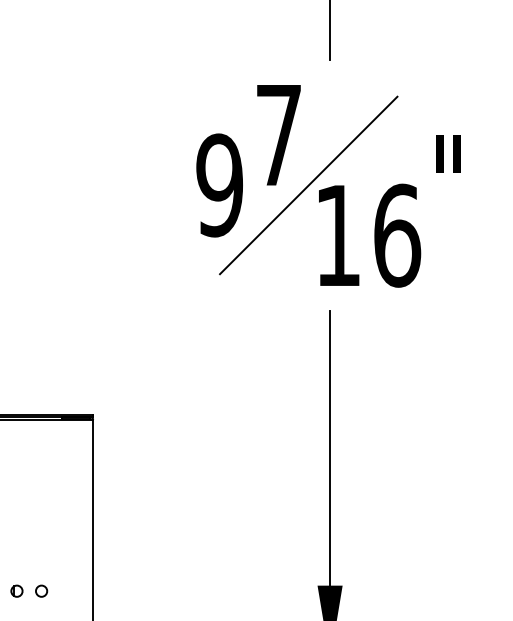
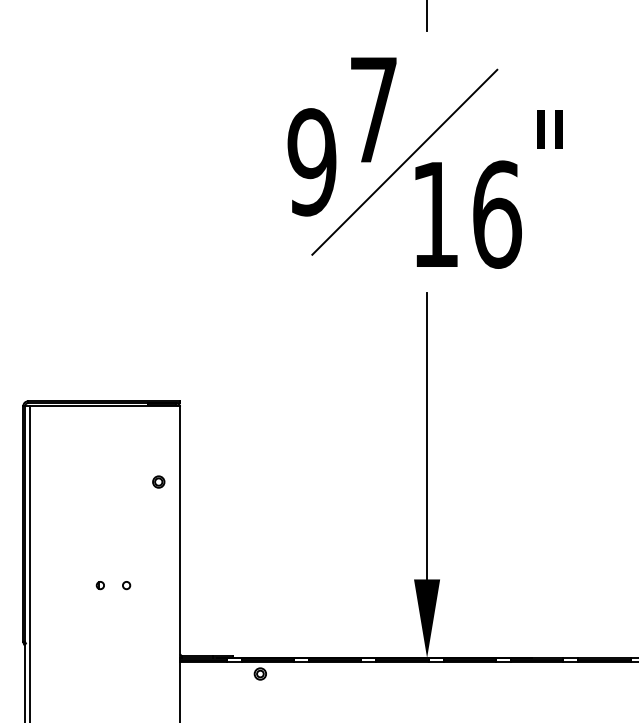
part: (72, 491) -> (158, 481), added
part: (15, 591) -> (99, 585), size x0.62
circle: (41, 591) -> (126, 585), size x0.62

